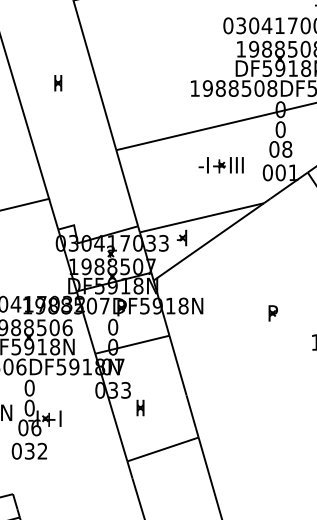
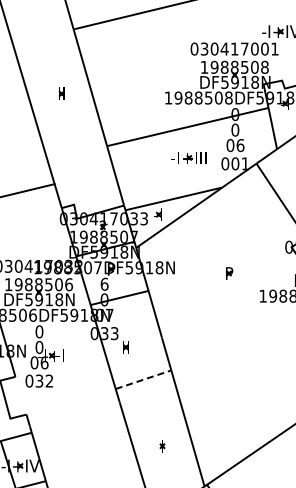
text: (287, 149) -> (240, 145), 08 -> 06
text: (113, 326) -> (104, 283), 0 -> 6
line: (164, 449) -> (144, 379), solid -> dashed

